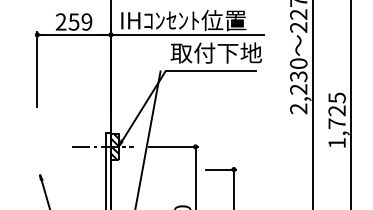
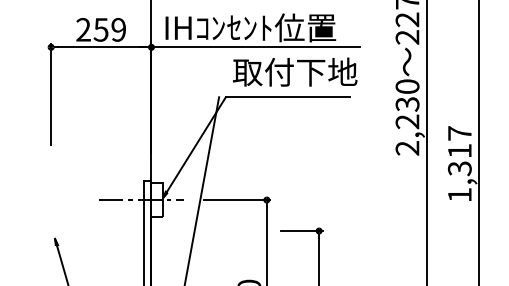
text: (336, 110) -> (459, 150), 1,725 -> 1,317
hatch: (114, 146) -> (156, 199), removed

